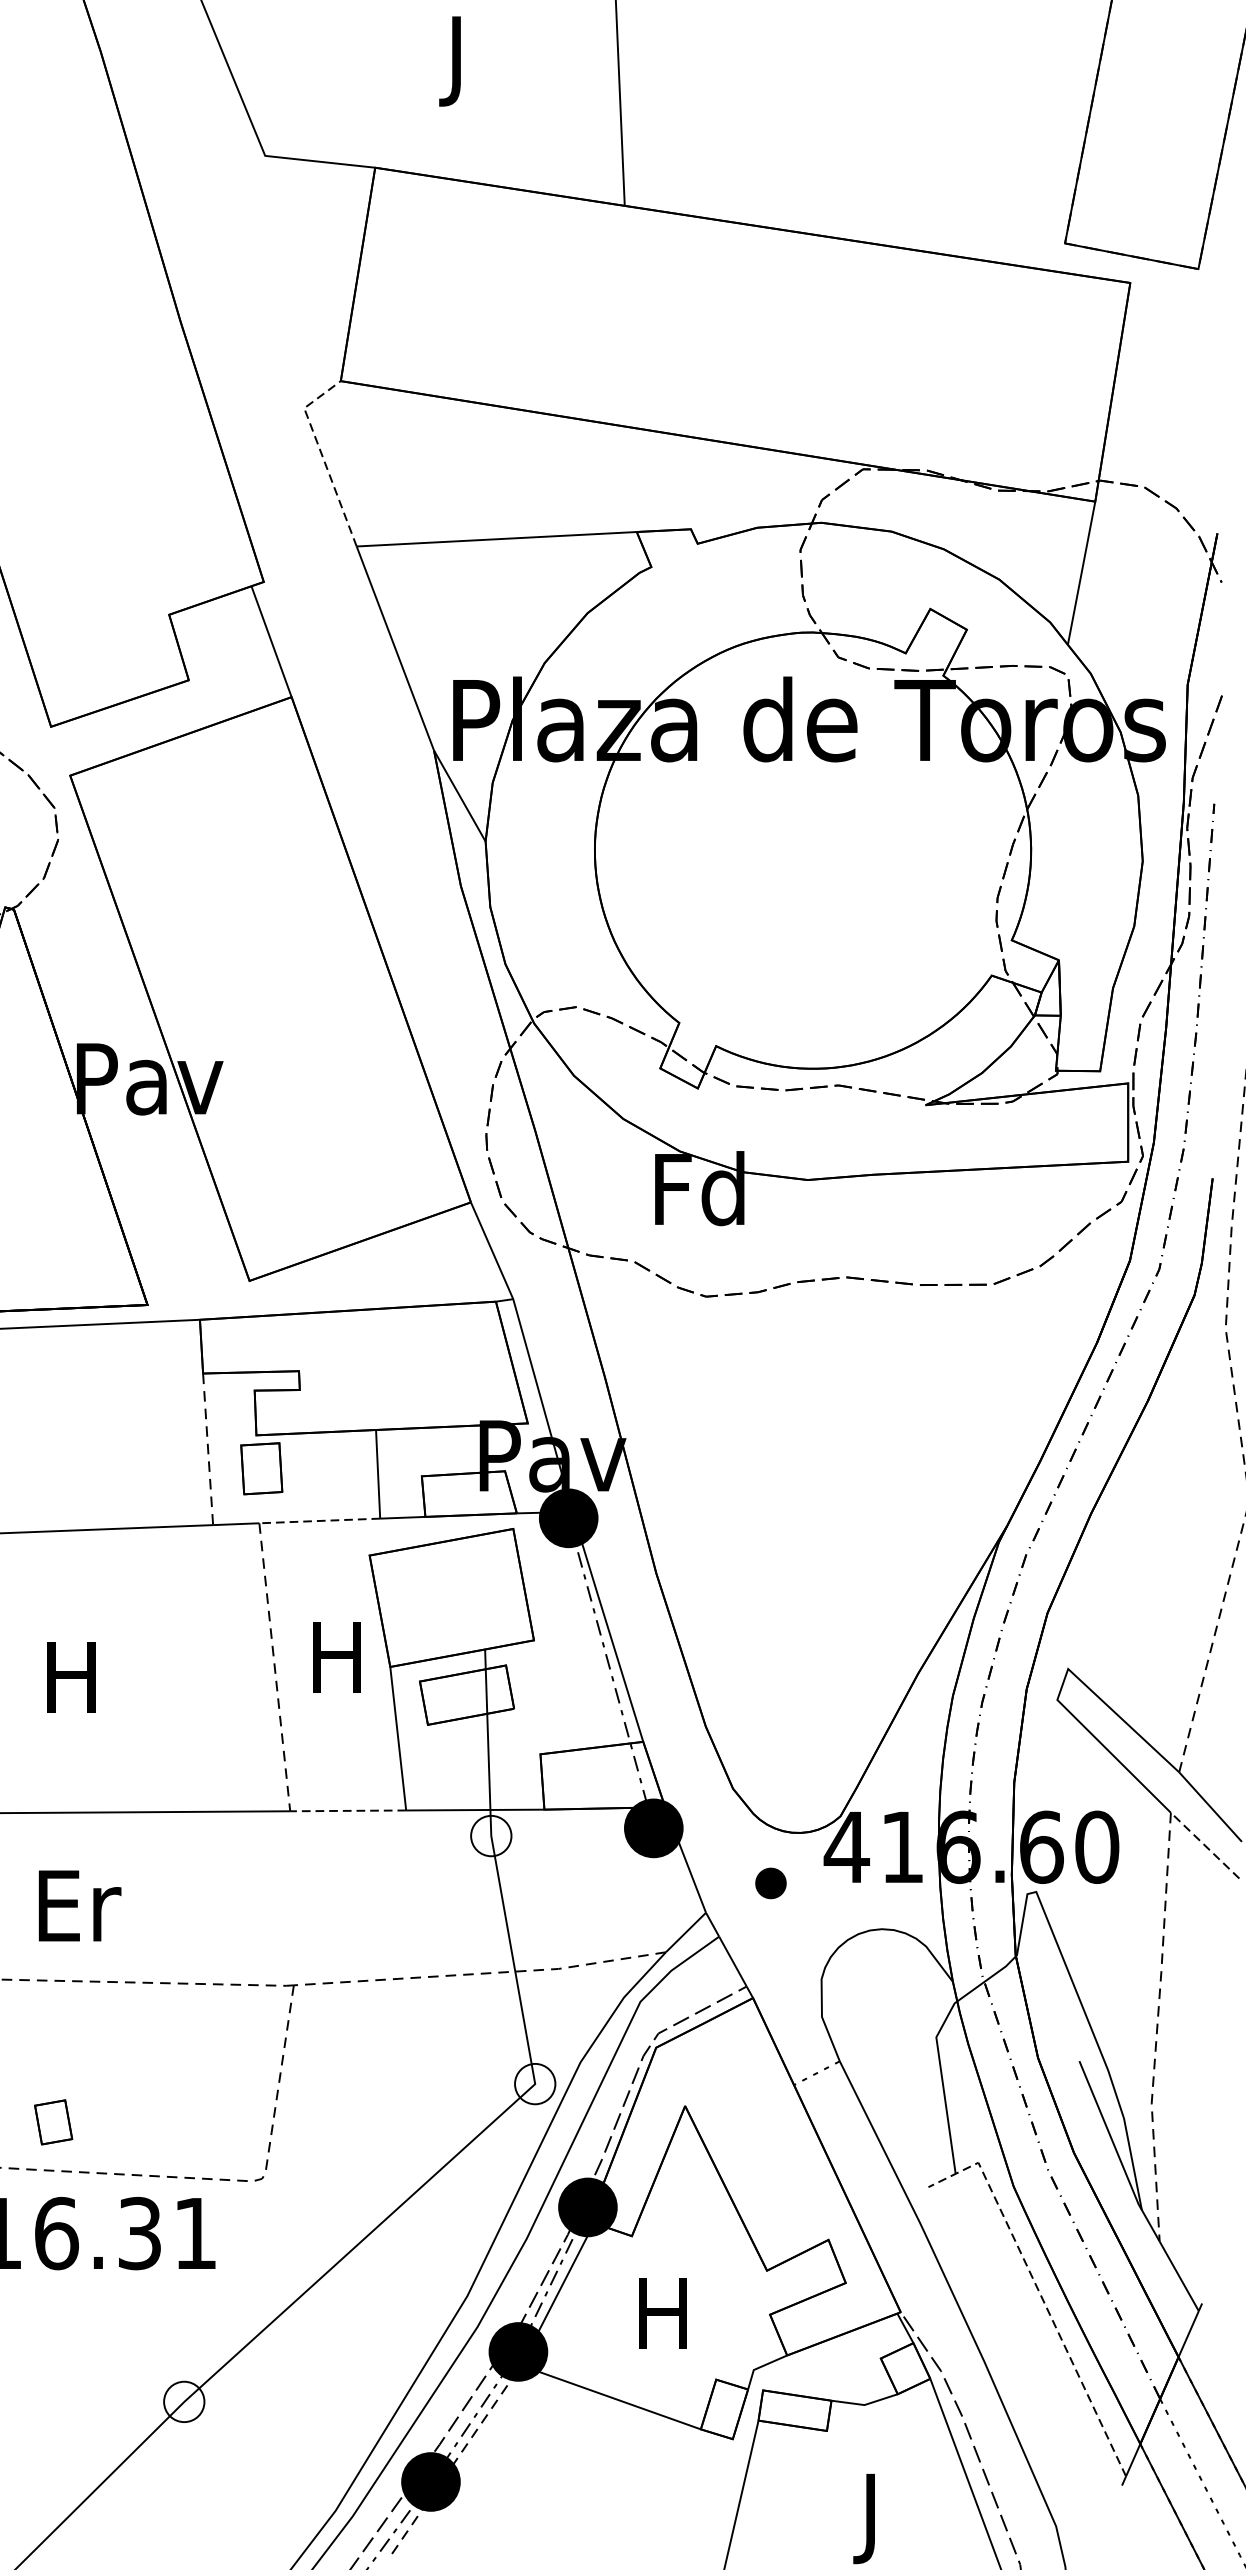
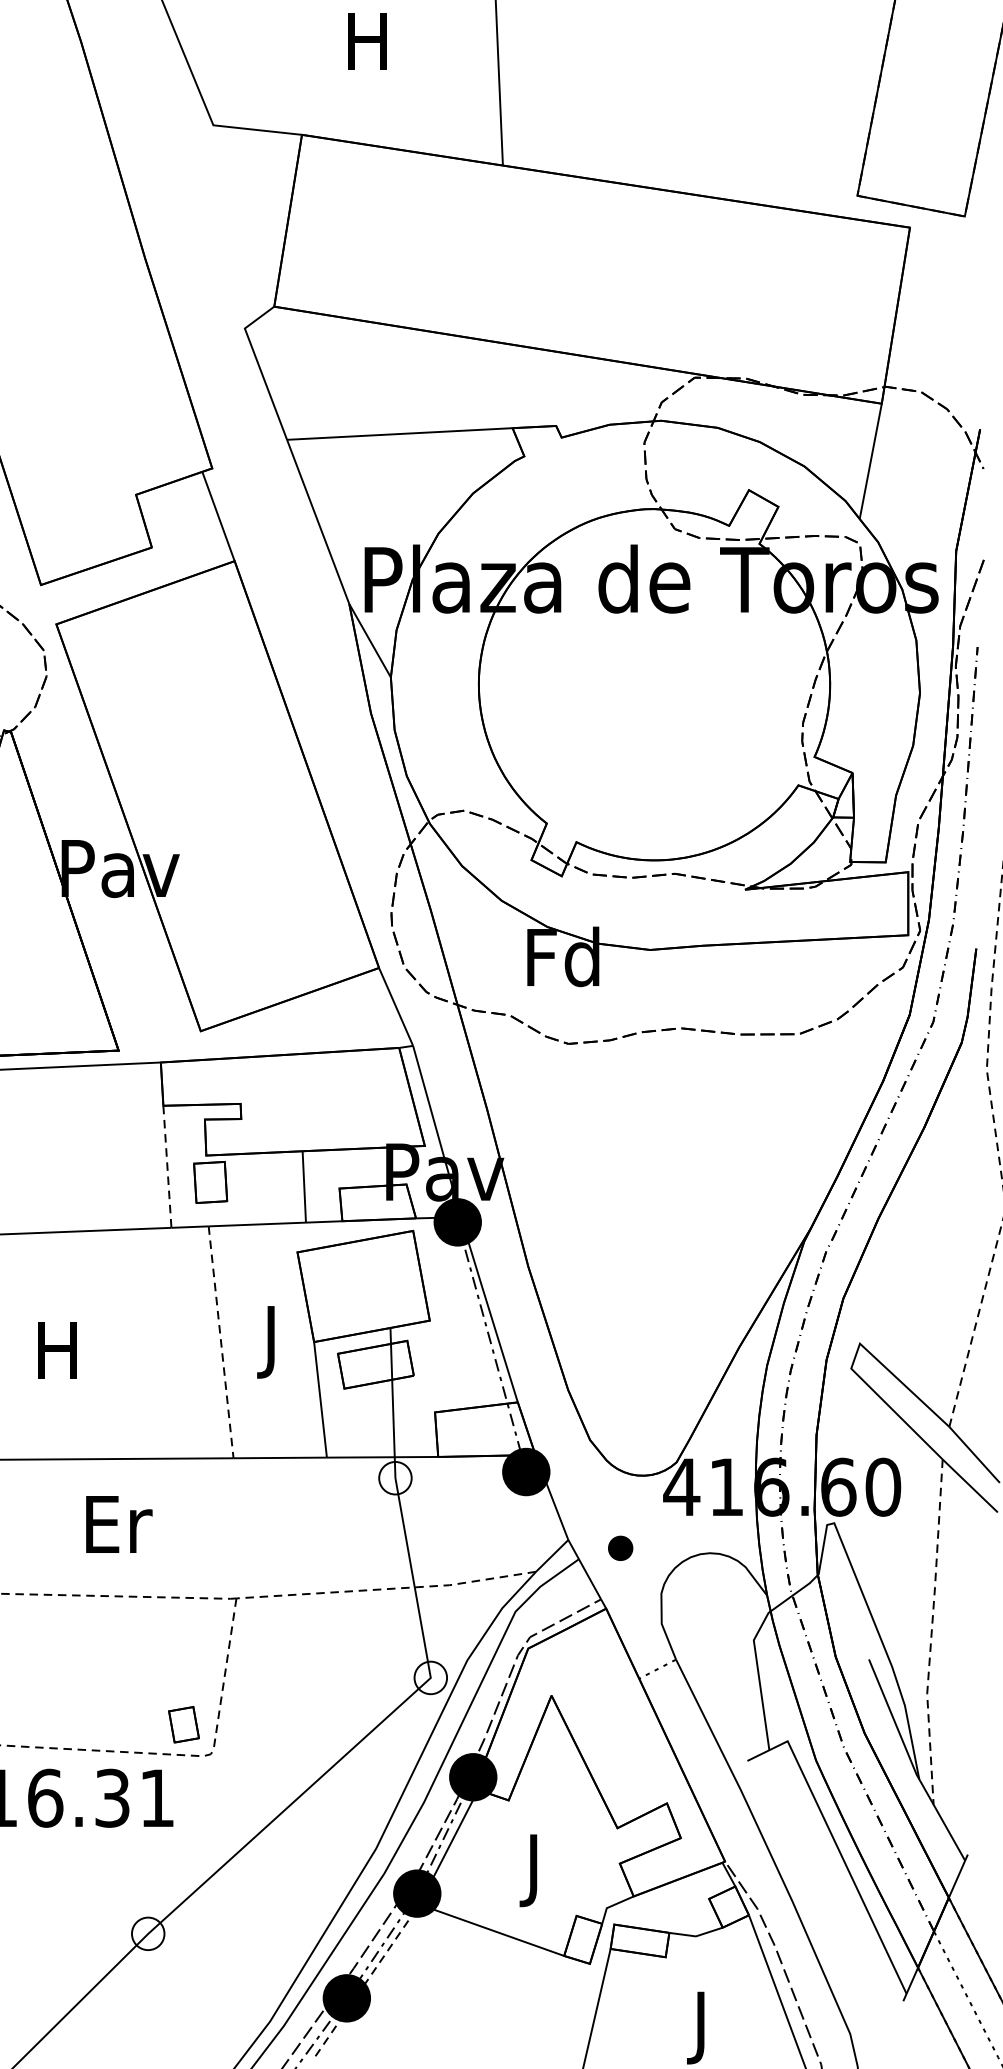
text: (456, 61) -> (367, 49), J -> H
line: (322, 455) -> (259, 366), dashed -> solid
line: (319, 1520) -> (257, 1224), dashed -> solid
text: (337, 1667) -> (271, 1342), H -> J
line: (348, 1810) -> (280, 1457), dashed -> solid
line: (1204, 1845) -> (969, 1485), dashed -> solid
part: (770, 1882) -> (620, 1547), moved
text: (80, 1905) -> (119, 1524), moved
part: (52, 2122) -> (183, 1724), moved
line: (1040, 2293) -> (837, 1846), dashed -> solid
text: (662, 2323) -> (533, 1870), H -> J

